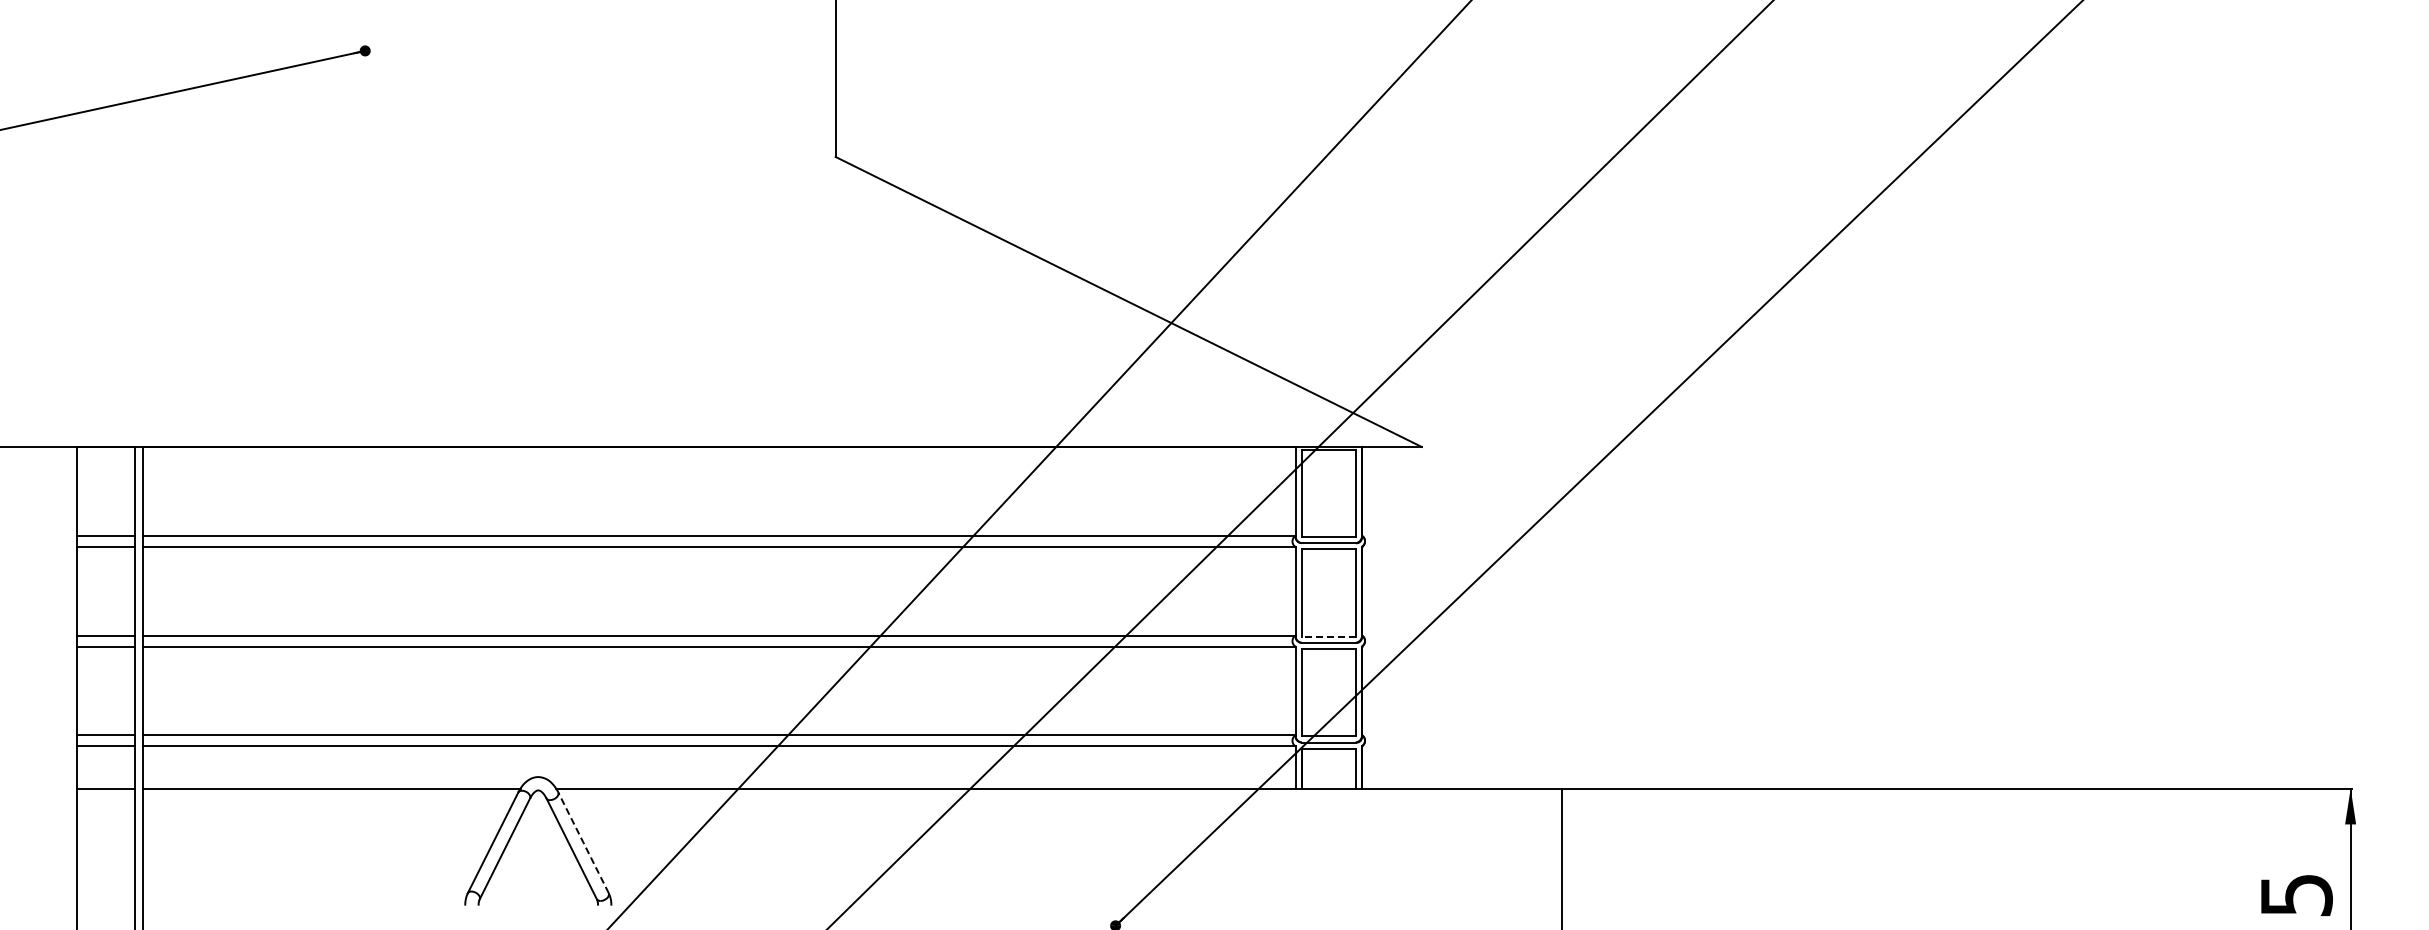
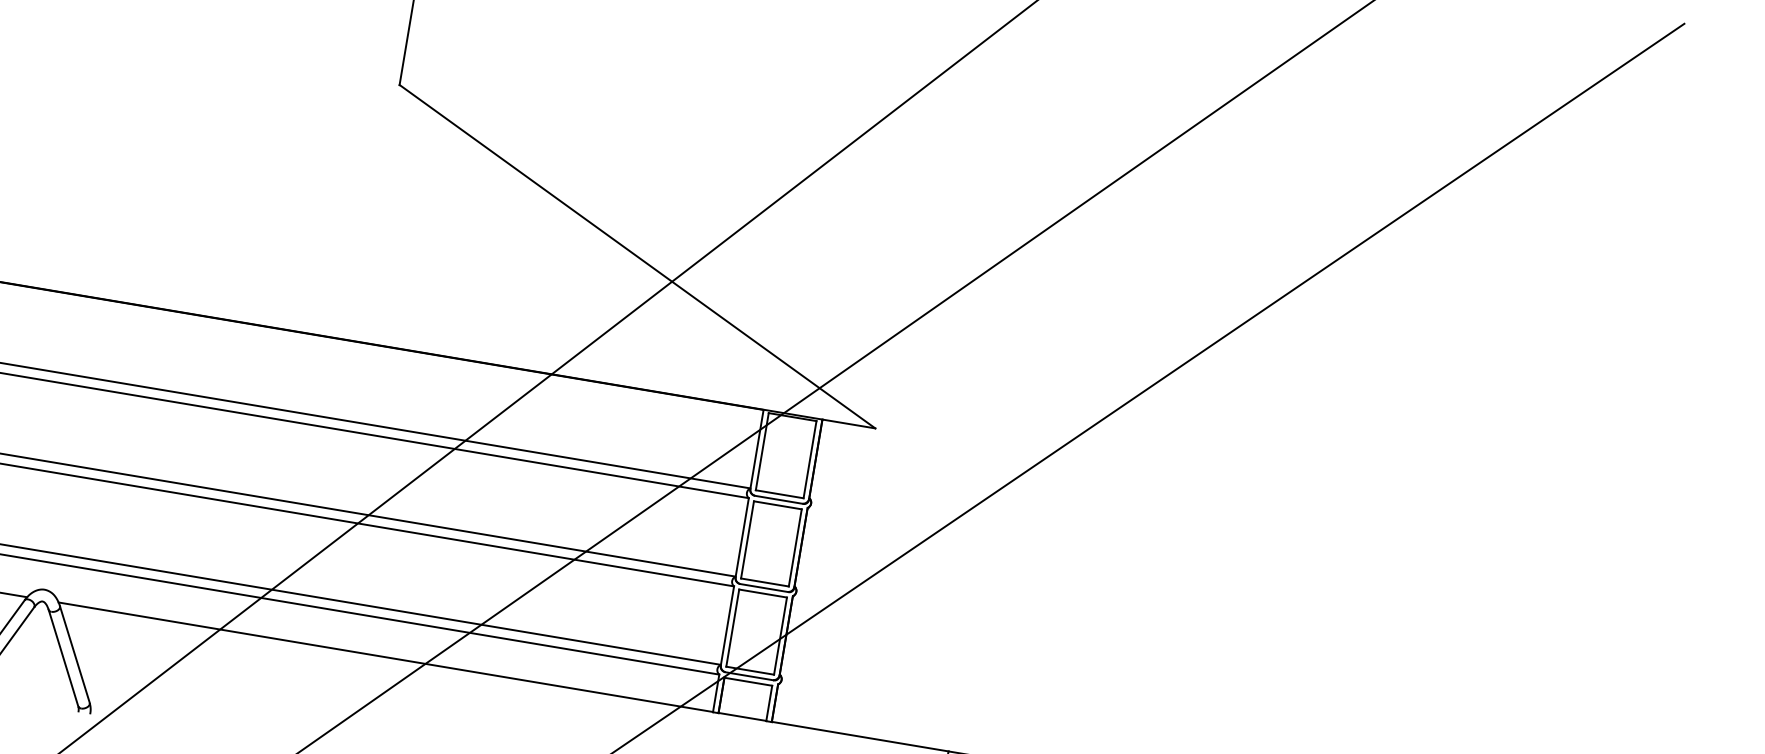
line: (1328, 636) -> (764, 582), dashed -> solid
line: (583, 842) -> (74, 654), dashed -> solid

